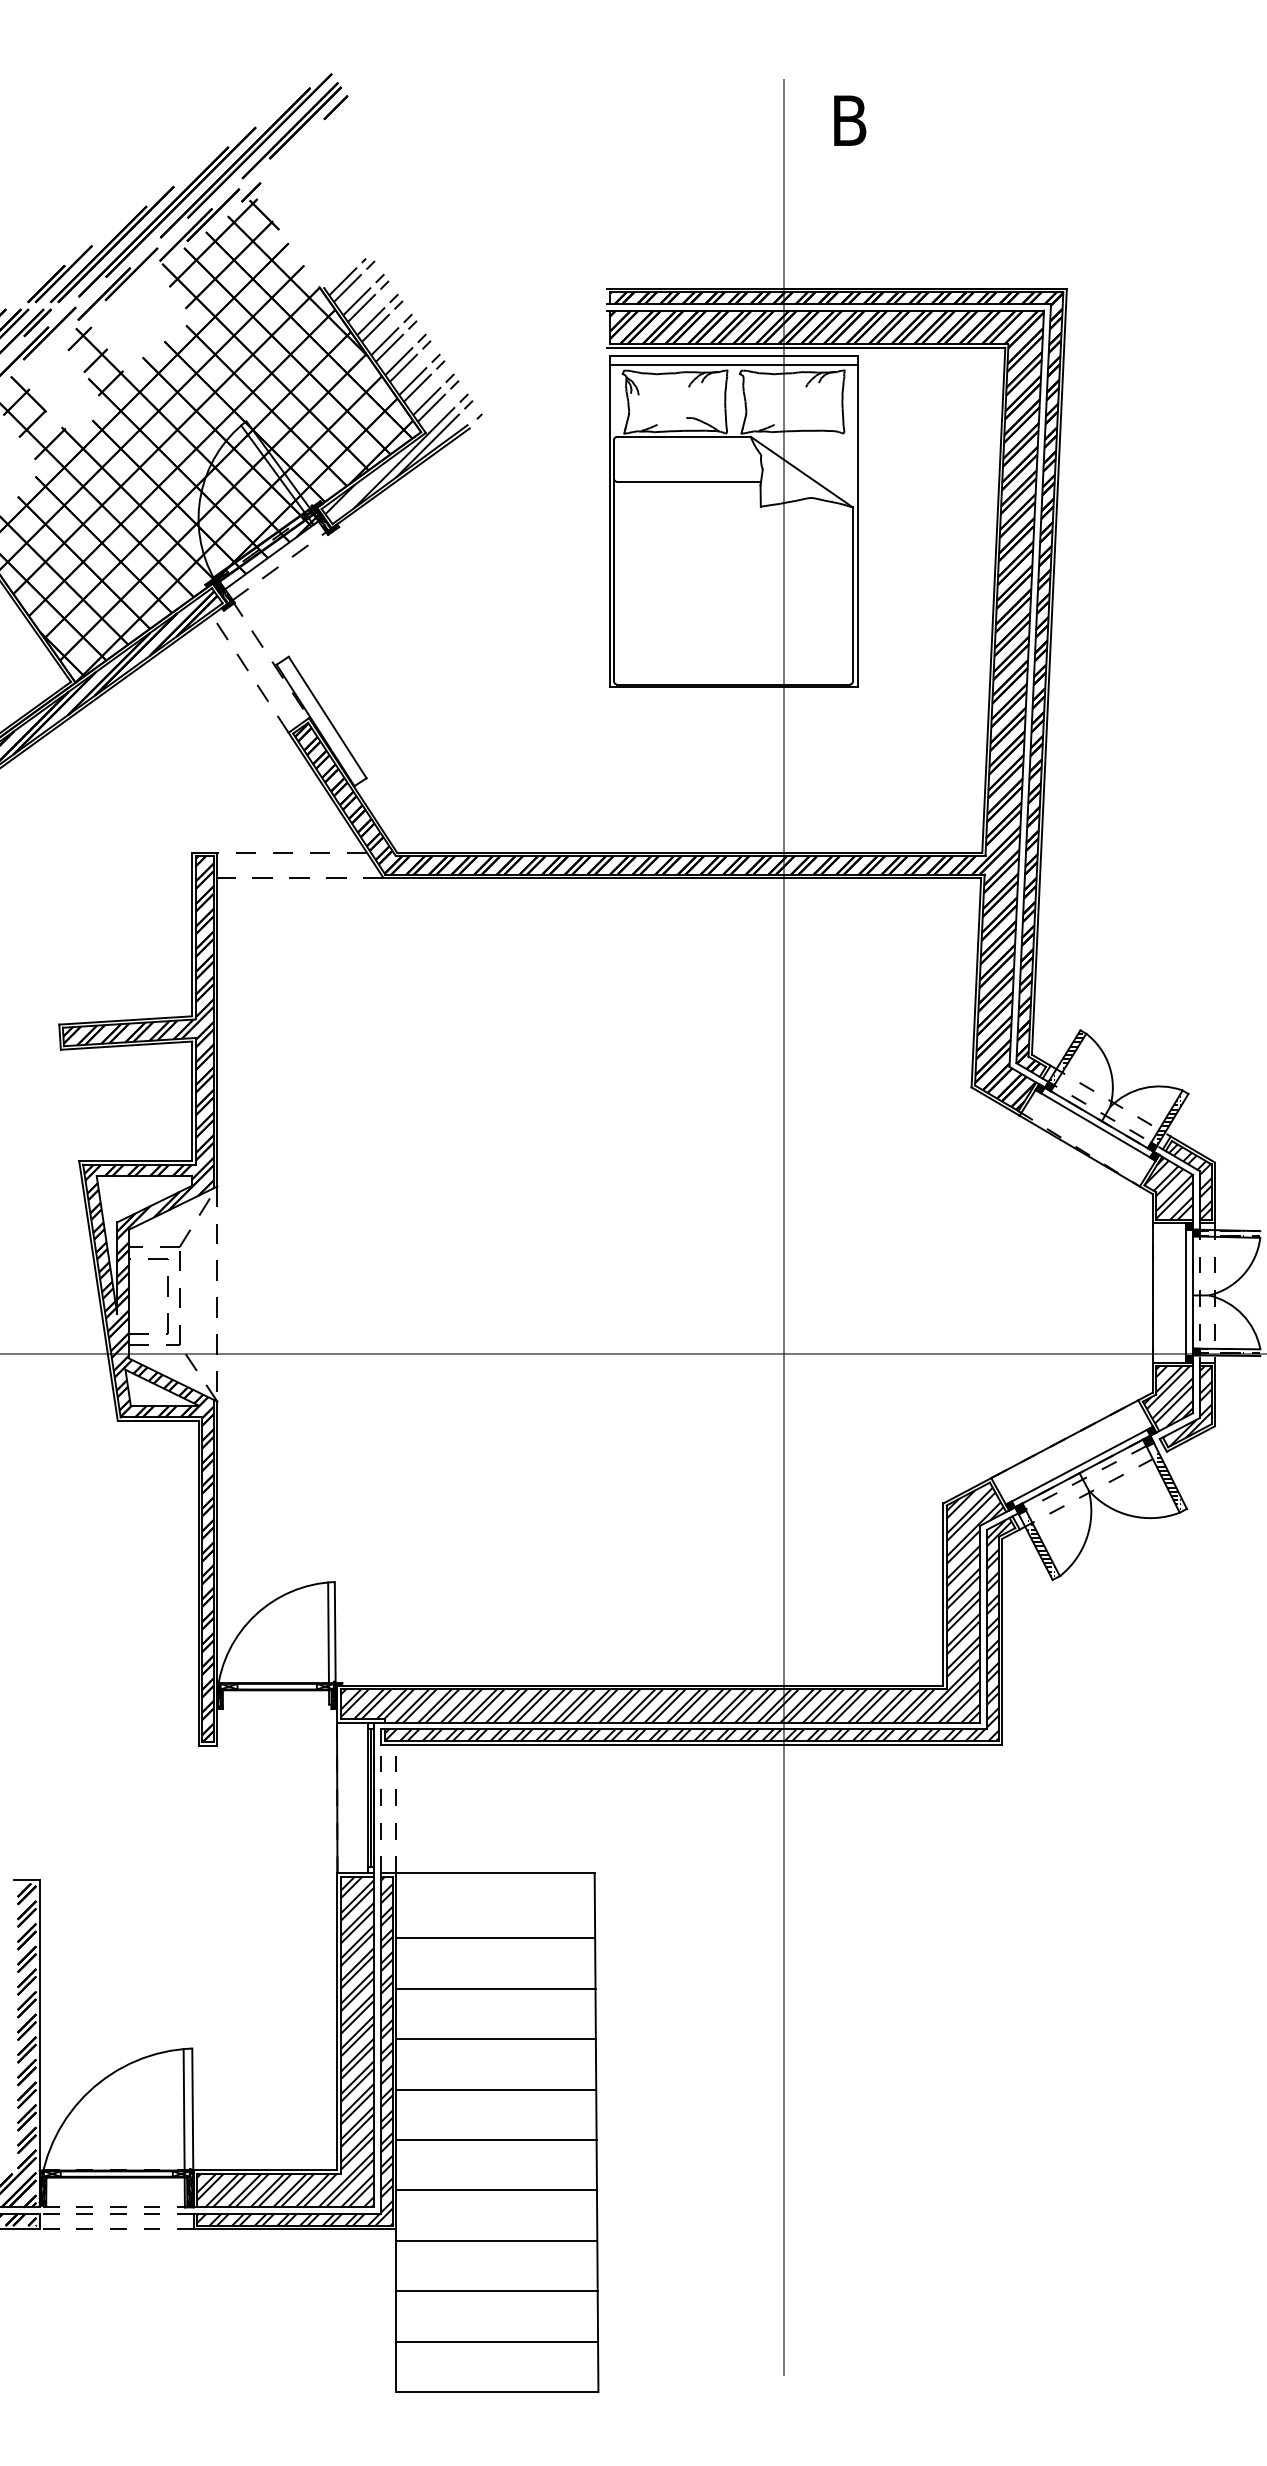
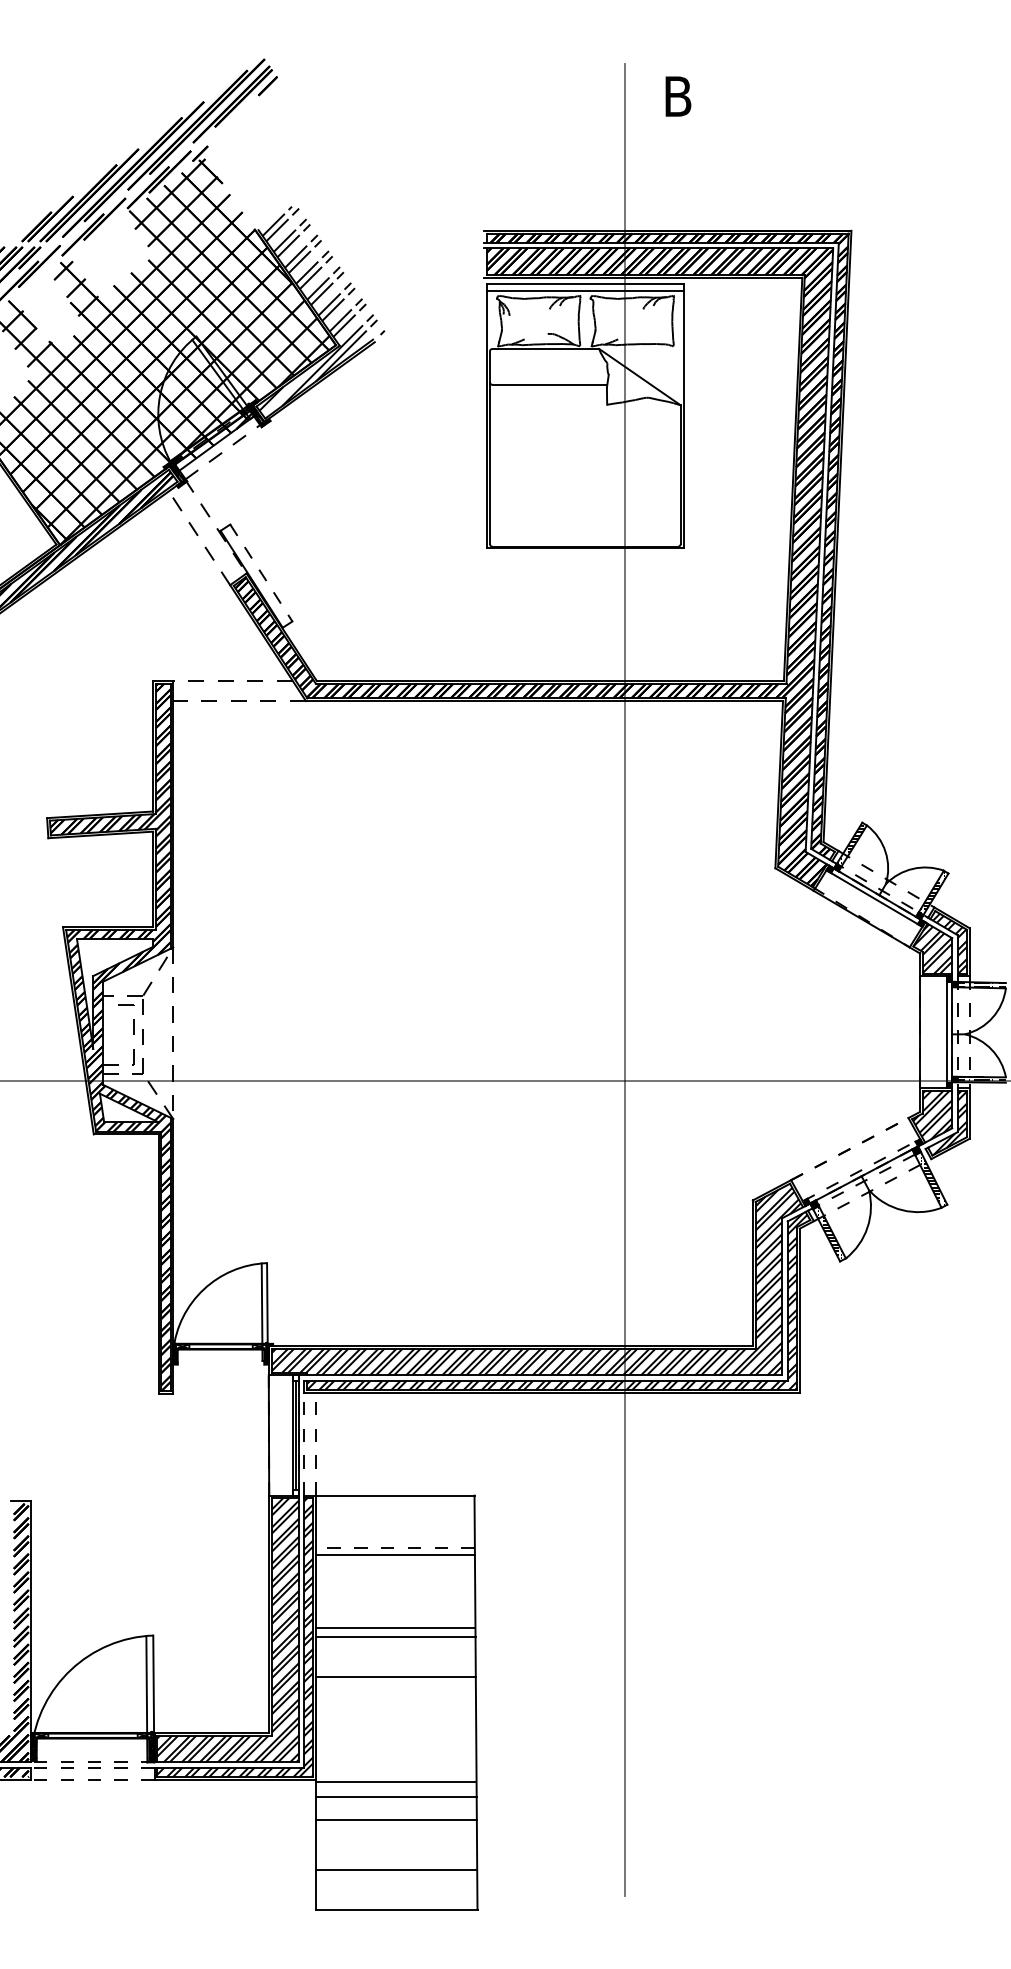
line: (327, 718) -> (261, 573), solid -> dashed
line: (1065, 1439) -> (850, 1149), solid -> dashed
line: (1079, 1465) -> (861, 1170), solid -> dashed
line: (495, 1938) -> (395, 1547), solid -> dashed
line: (495, 1988) -> (395, 1554), moved
line: (496, 2089) -> (396, 1637), moved
line: (496, 2139) -> (396, 1677), moved
line: (496, 2190) -> (396, 1782), moved
line: (496, 2240) -> (396, 1819), moved
line: (496, 2291) -> (396, 1796), moved

